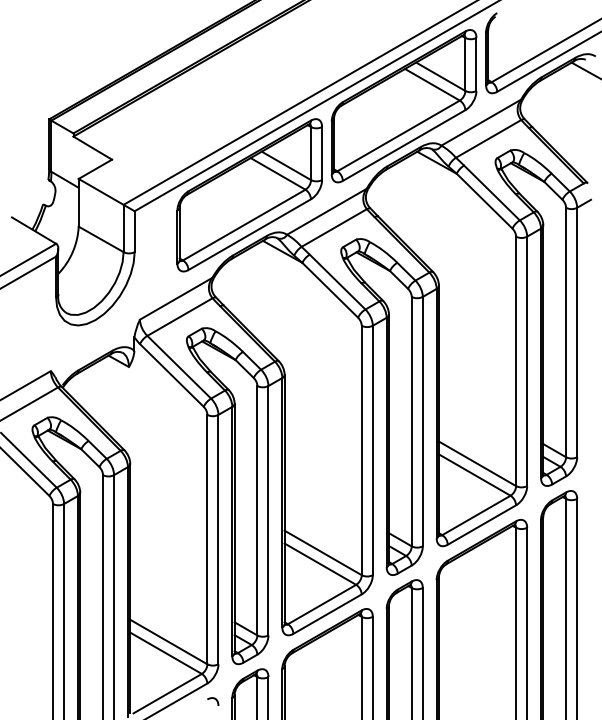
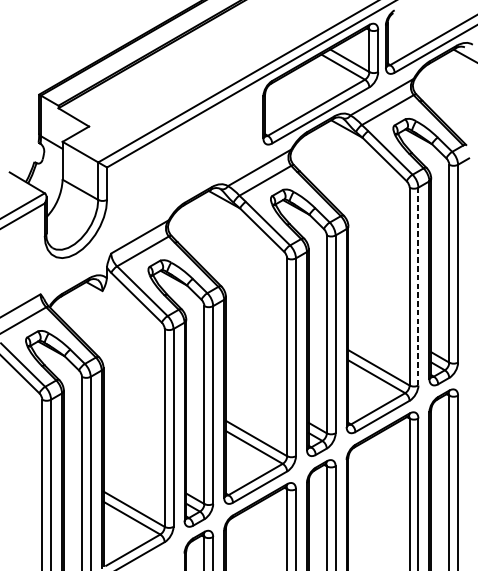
part: (249, 195) -> (198, 155), removed
line: (527, 361) -> (418, 286), solid -> dashed
curve: (213, 699) -> (169, 554), removed

